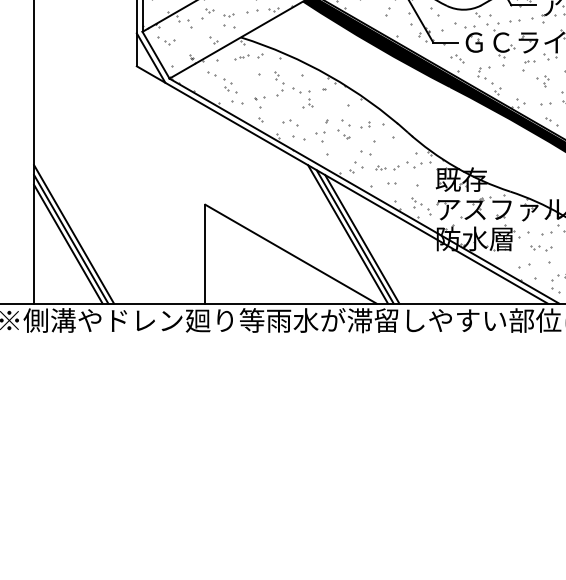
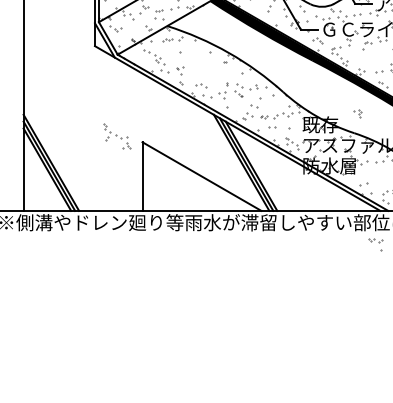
part: (542, 81) -> (357, 113), moved
part: (294, 89) -> (117, 136), moved
part: (540, 254) -> (375, 244), moved

